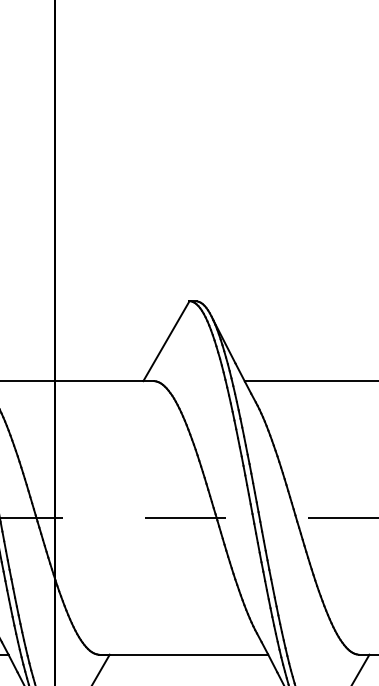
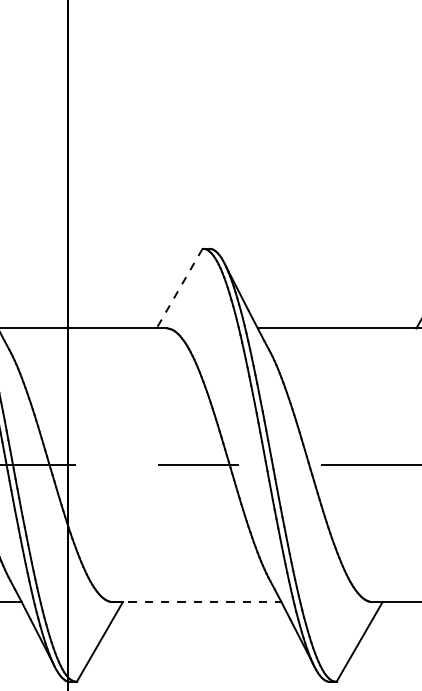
line: (166, 341) -> (179, 288), solid -> dashed
line: (183, 655) -> (196, 602), solid -> dashed

